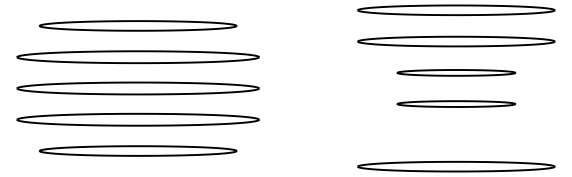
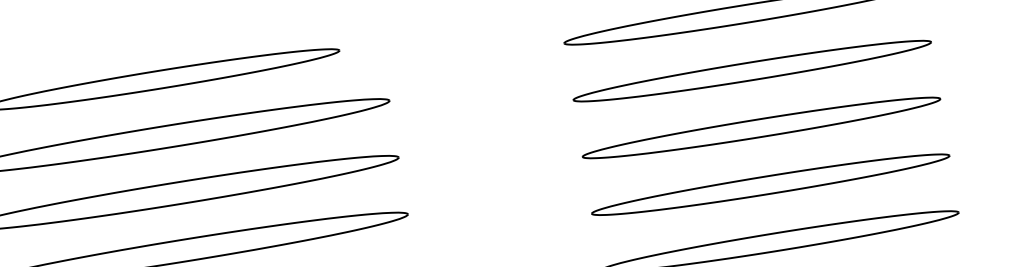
part: (456, 72) -> (752, 70), size x1.67
part: (456, 103) -> (761, 126), size x1.67
part: (456, 135) -> (771, 184), added

